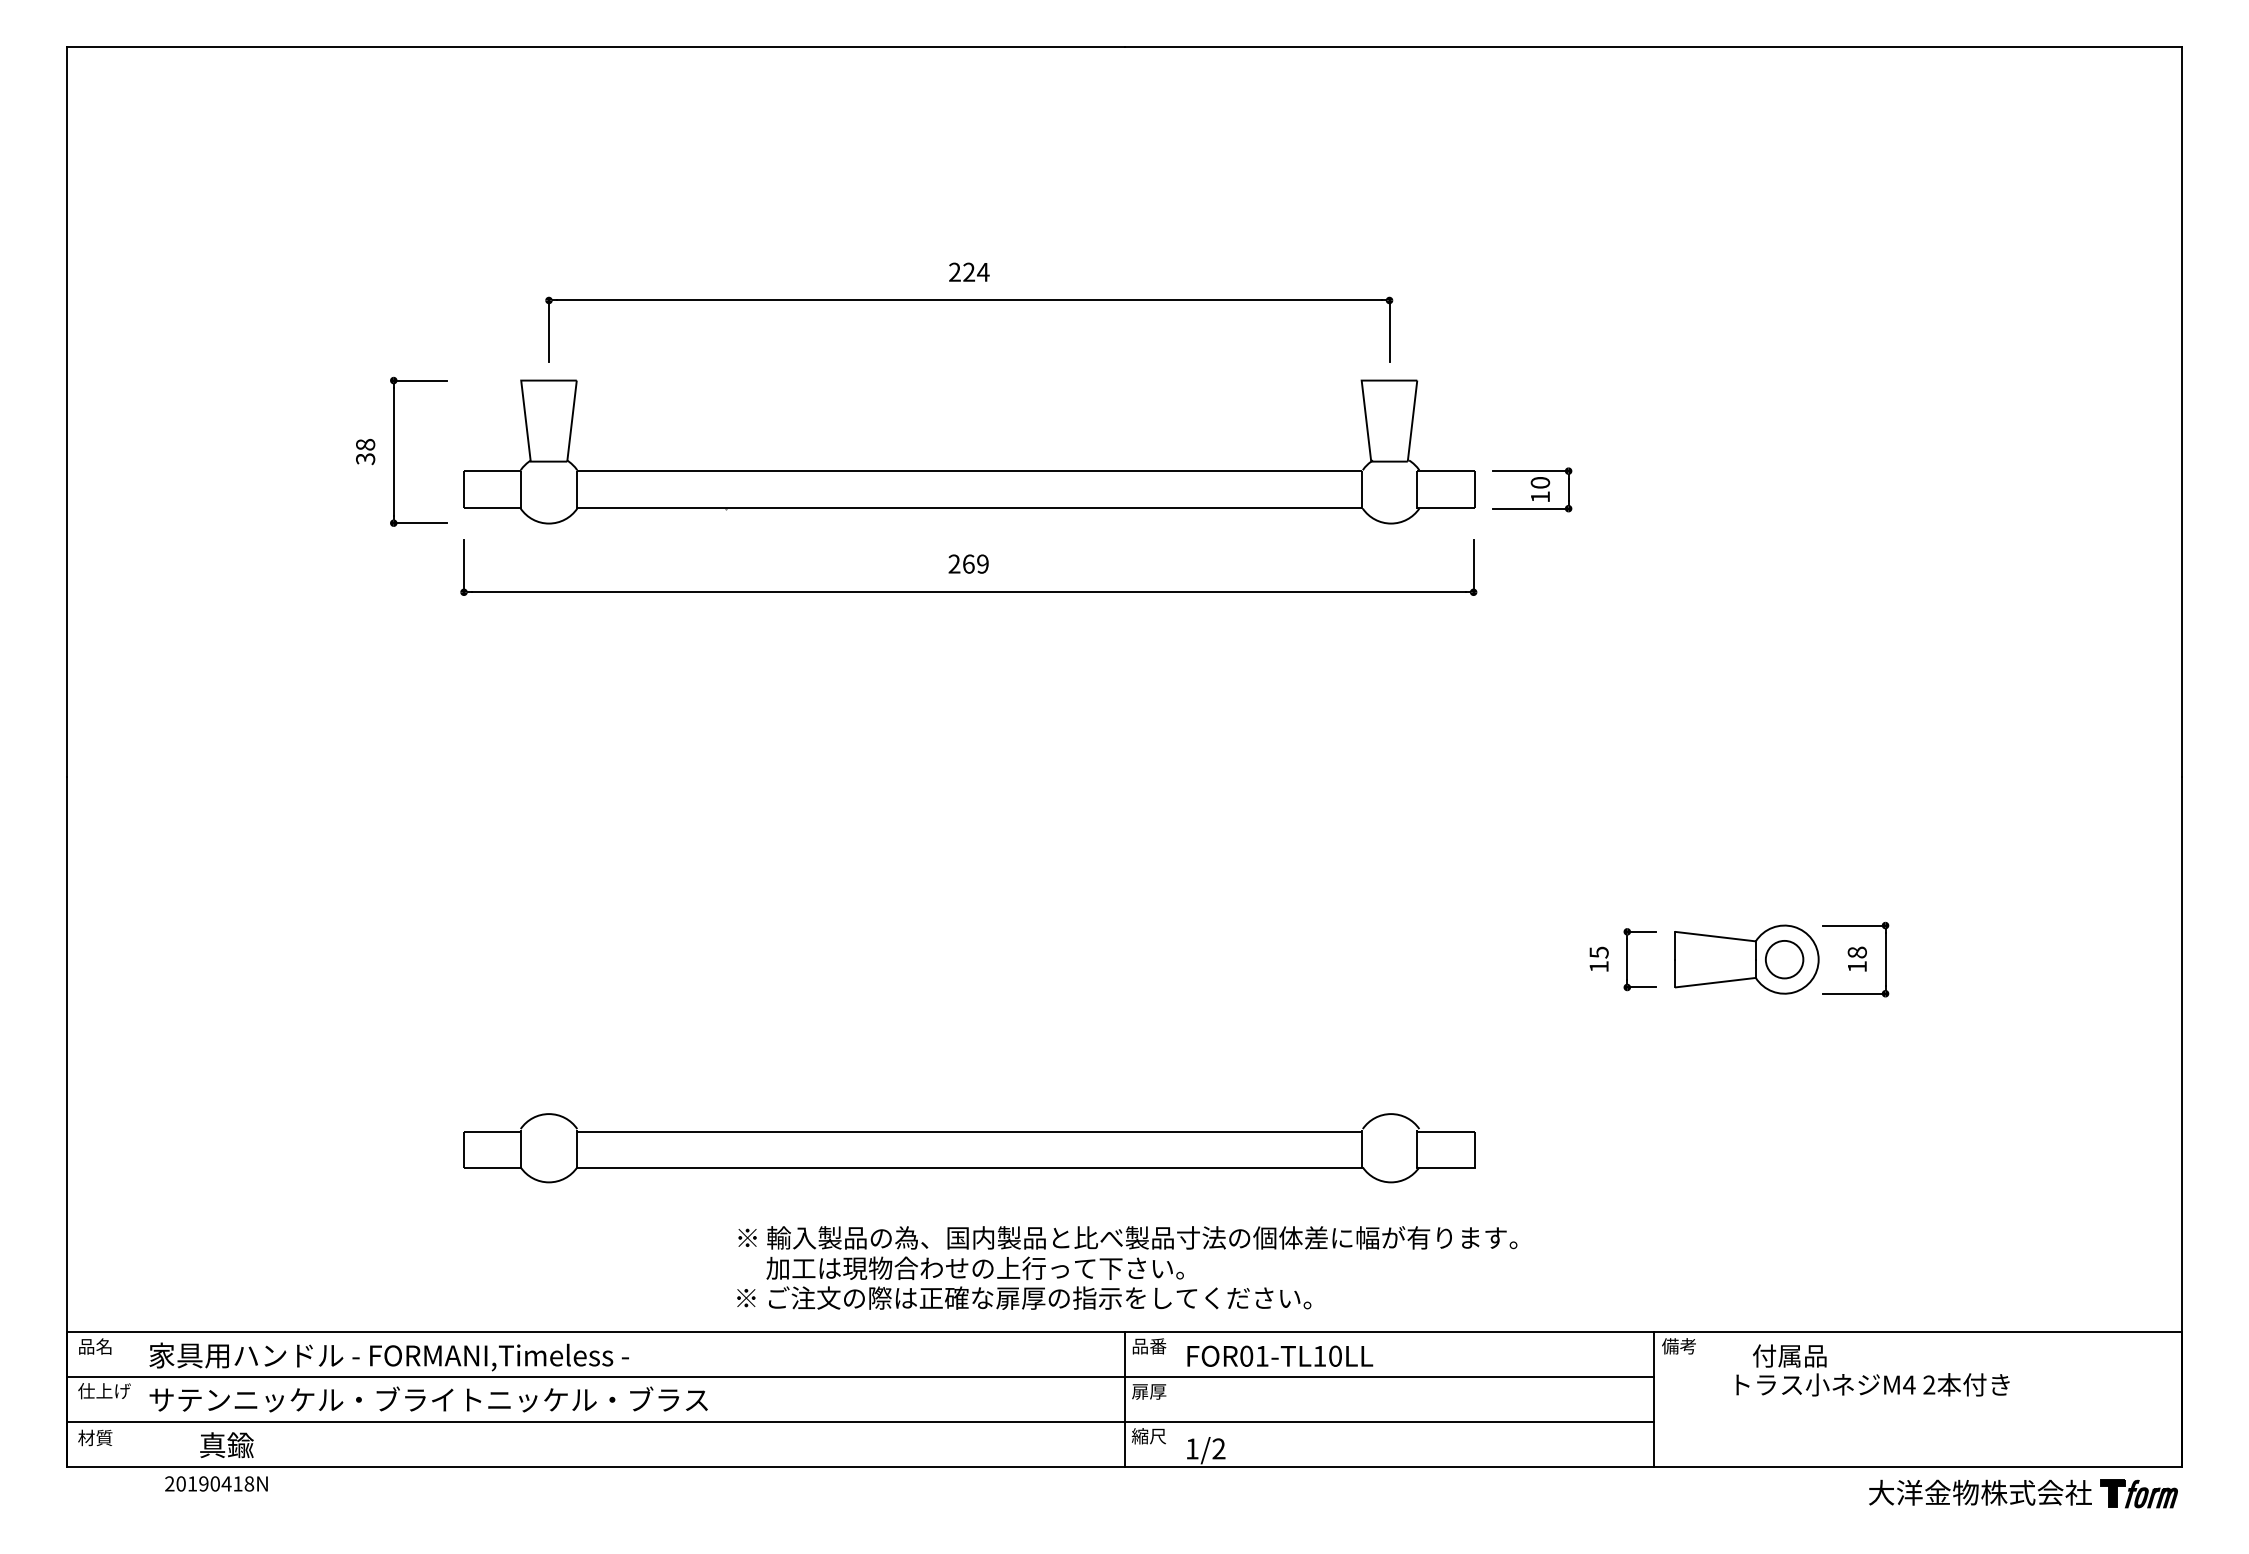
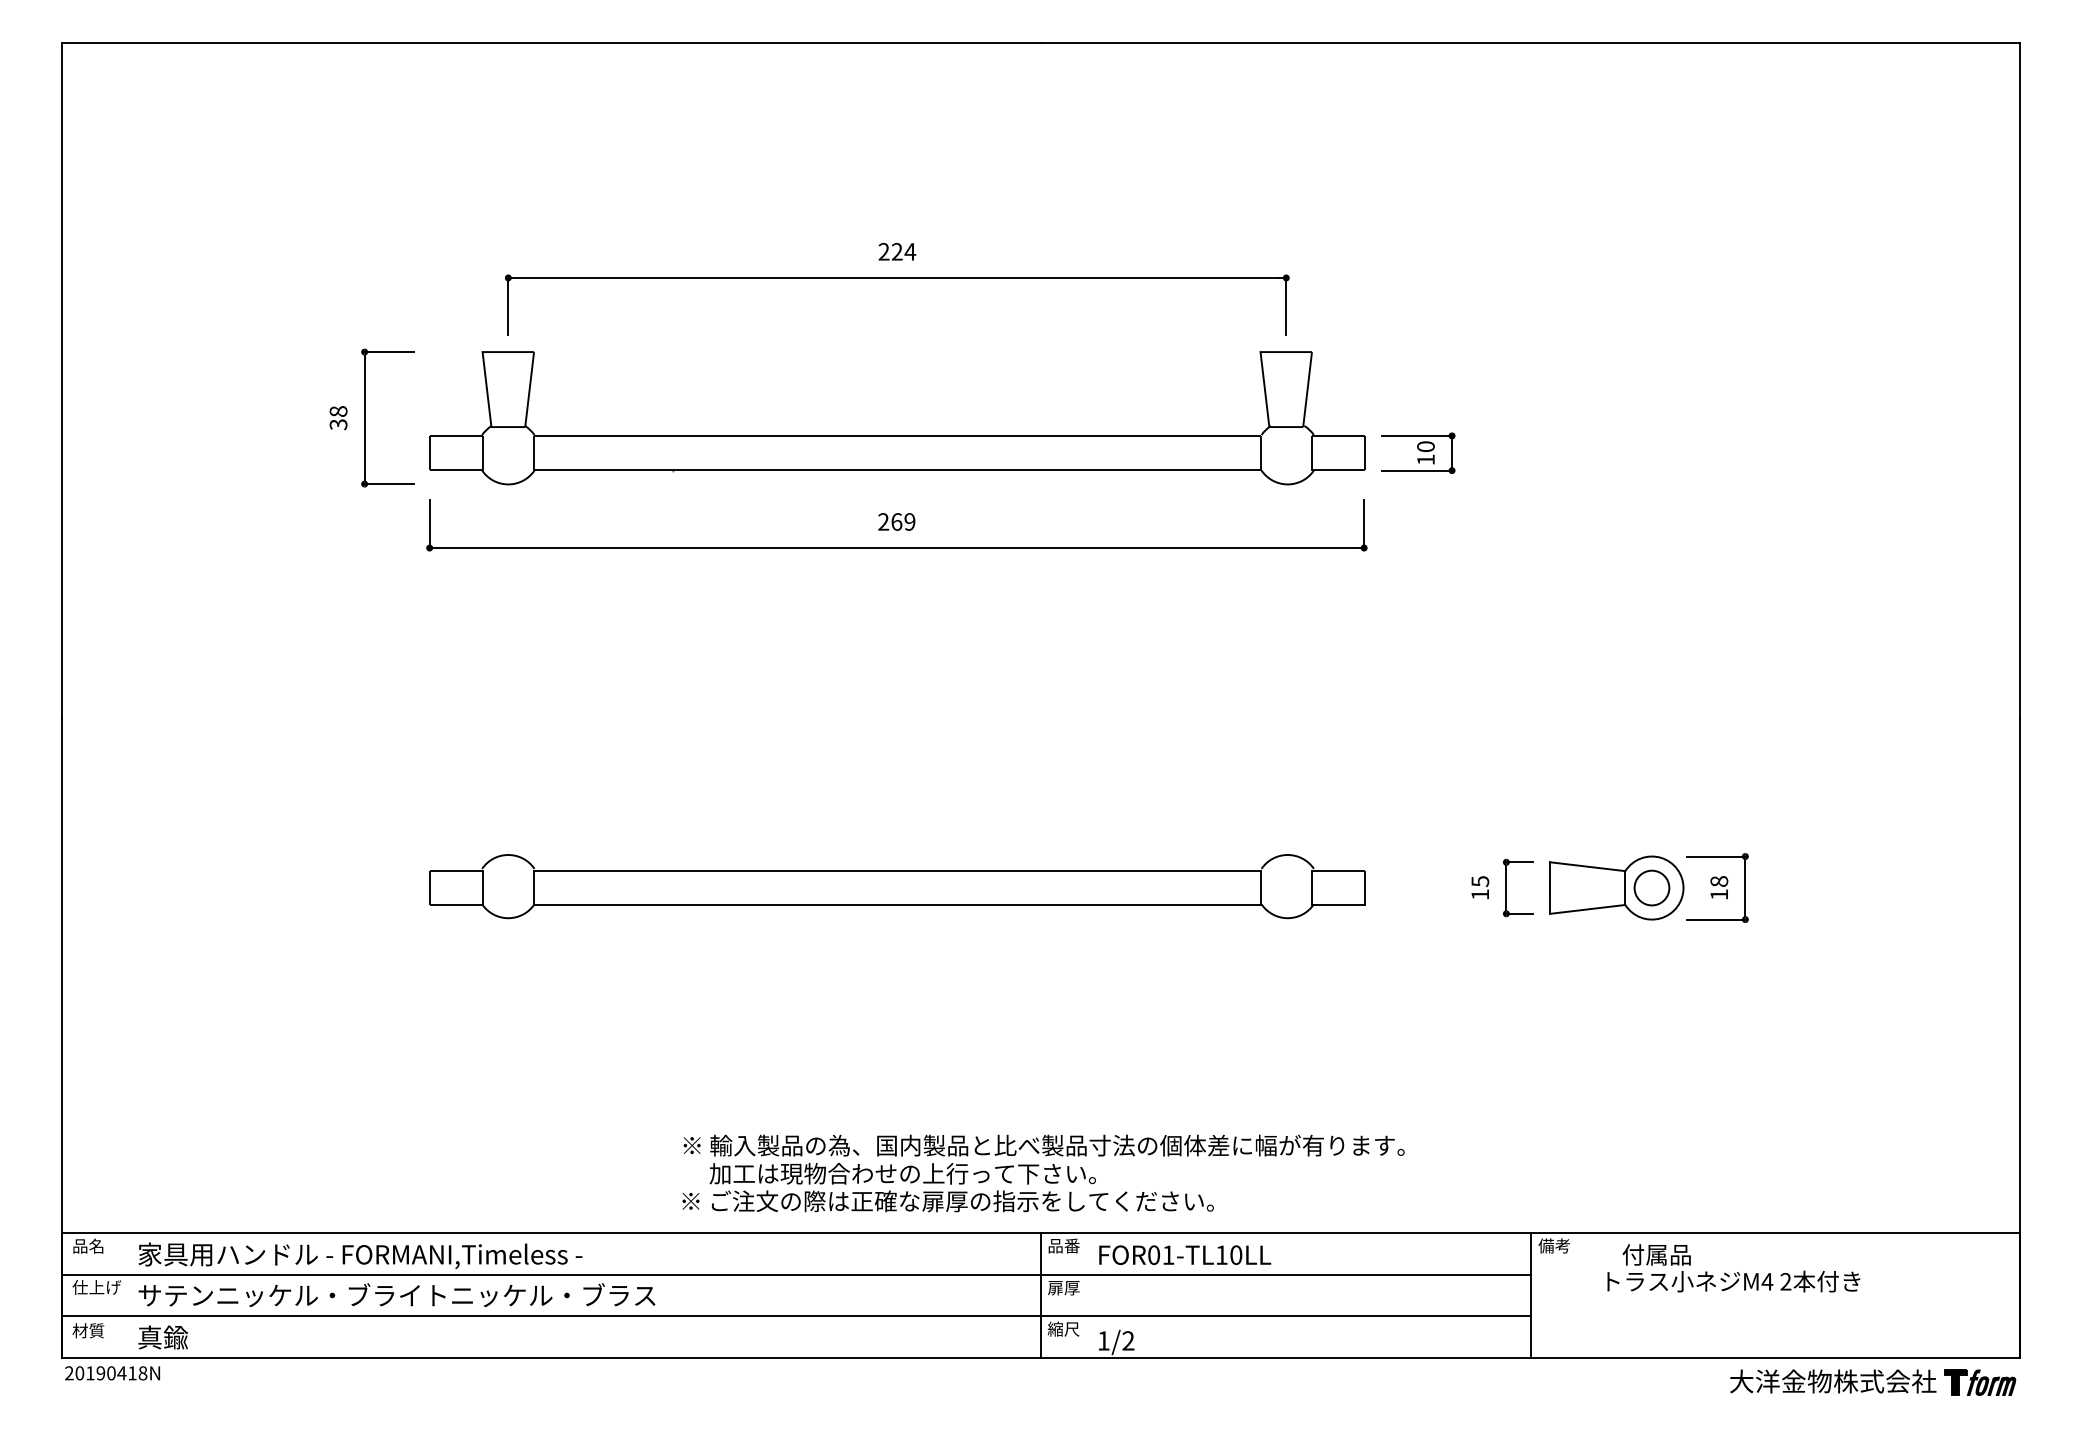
part: (969, 1148) -> (897, 886), moved
text: (227, 1445) -> (163, 1337), moved
text: (216, 1484) -> (112, 1373), moved

